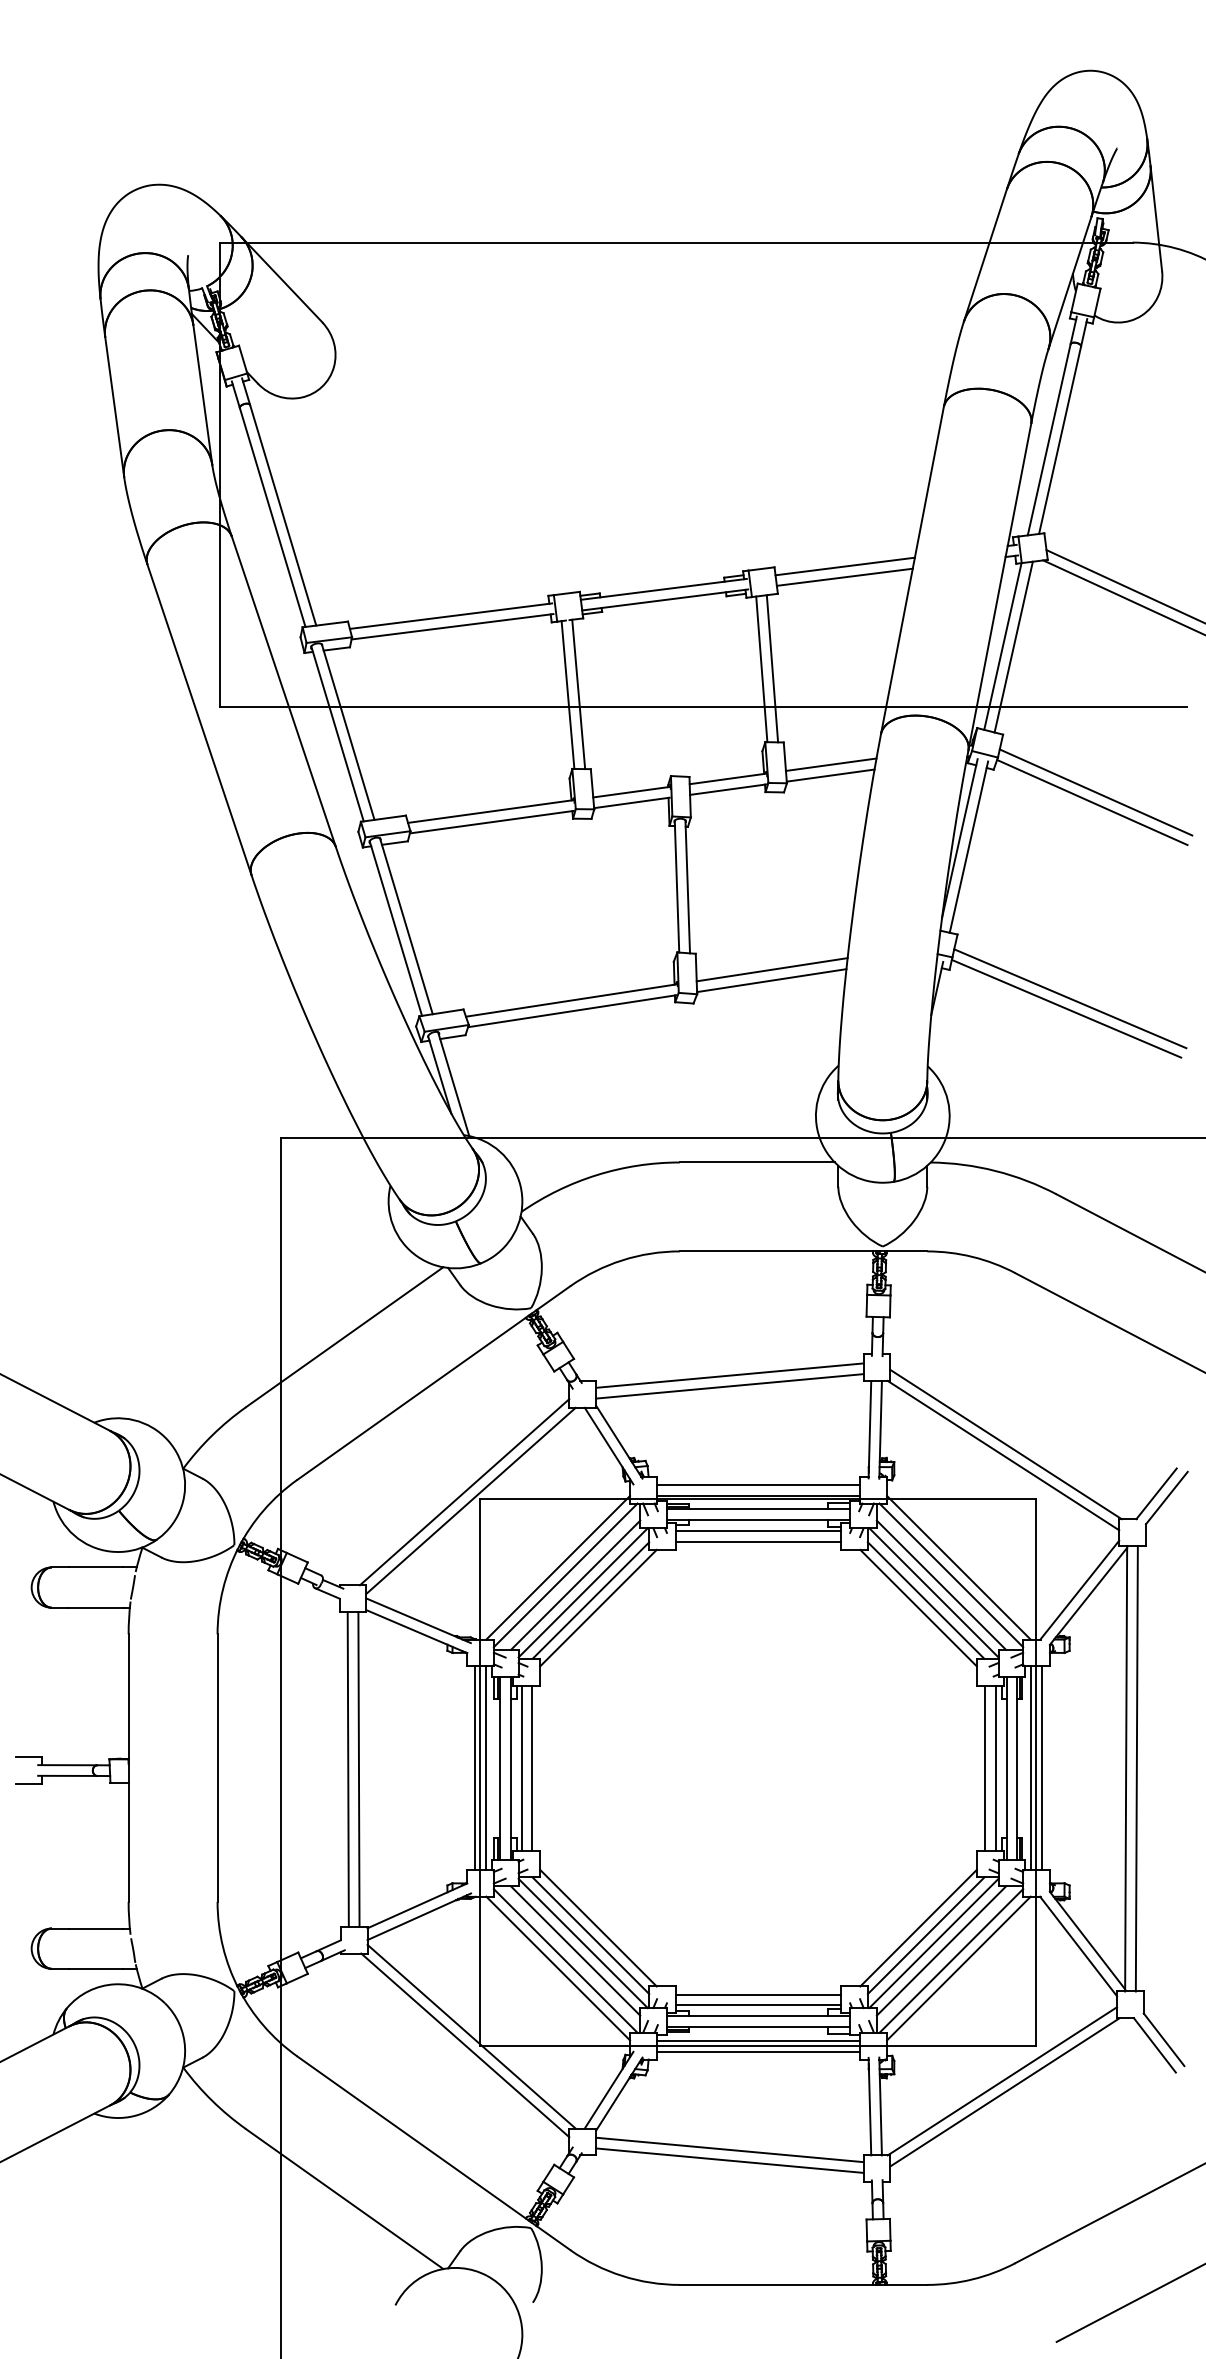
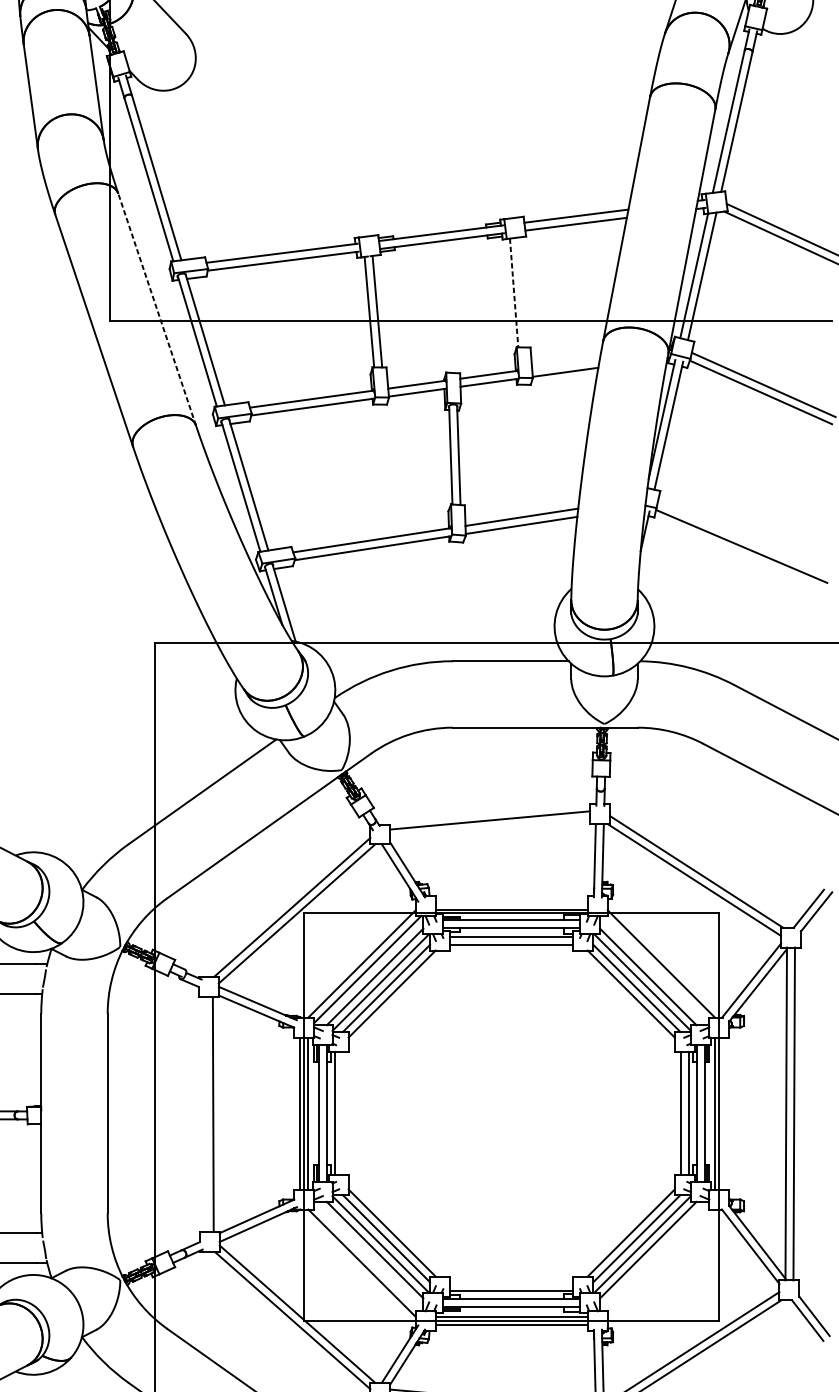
line: (772, 668) -> (522, 292), removed
line: (761, 669) -> (513, 293), solid -> dashed
line: (283, 691) -> (156, 309), solid -> dashed
line: (830, 764) -> (565, 364), removed
line: (1070, 998) -> (744, 538), removed
line: (729, 1386) -> (490, 828), removed
line: (758, 1484) -> (511, 901), removed
line: (951, 1575) -> (655, 969), removed
line: (532, 1767) -> (342, 1113), removed
line: (1041, 1767) -> (723, 1113), removed
line: (347, 1769) -> (204, 1114), removed
line: (565, 1960) -> (367, 1257), removed
line: (951, 1960) -> (655, 1257), removed
line: (958, 1968) -> (661, 1263), removed
line: (758, 1994) -> (511, 1282), removed

